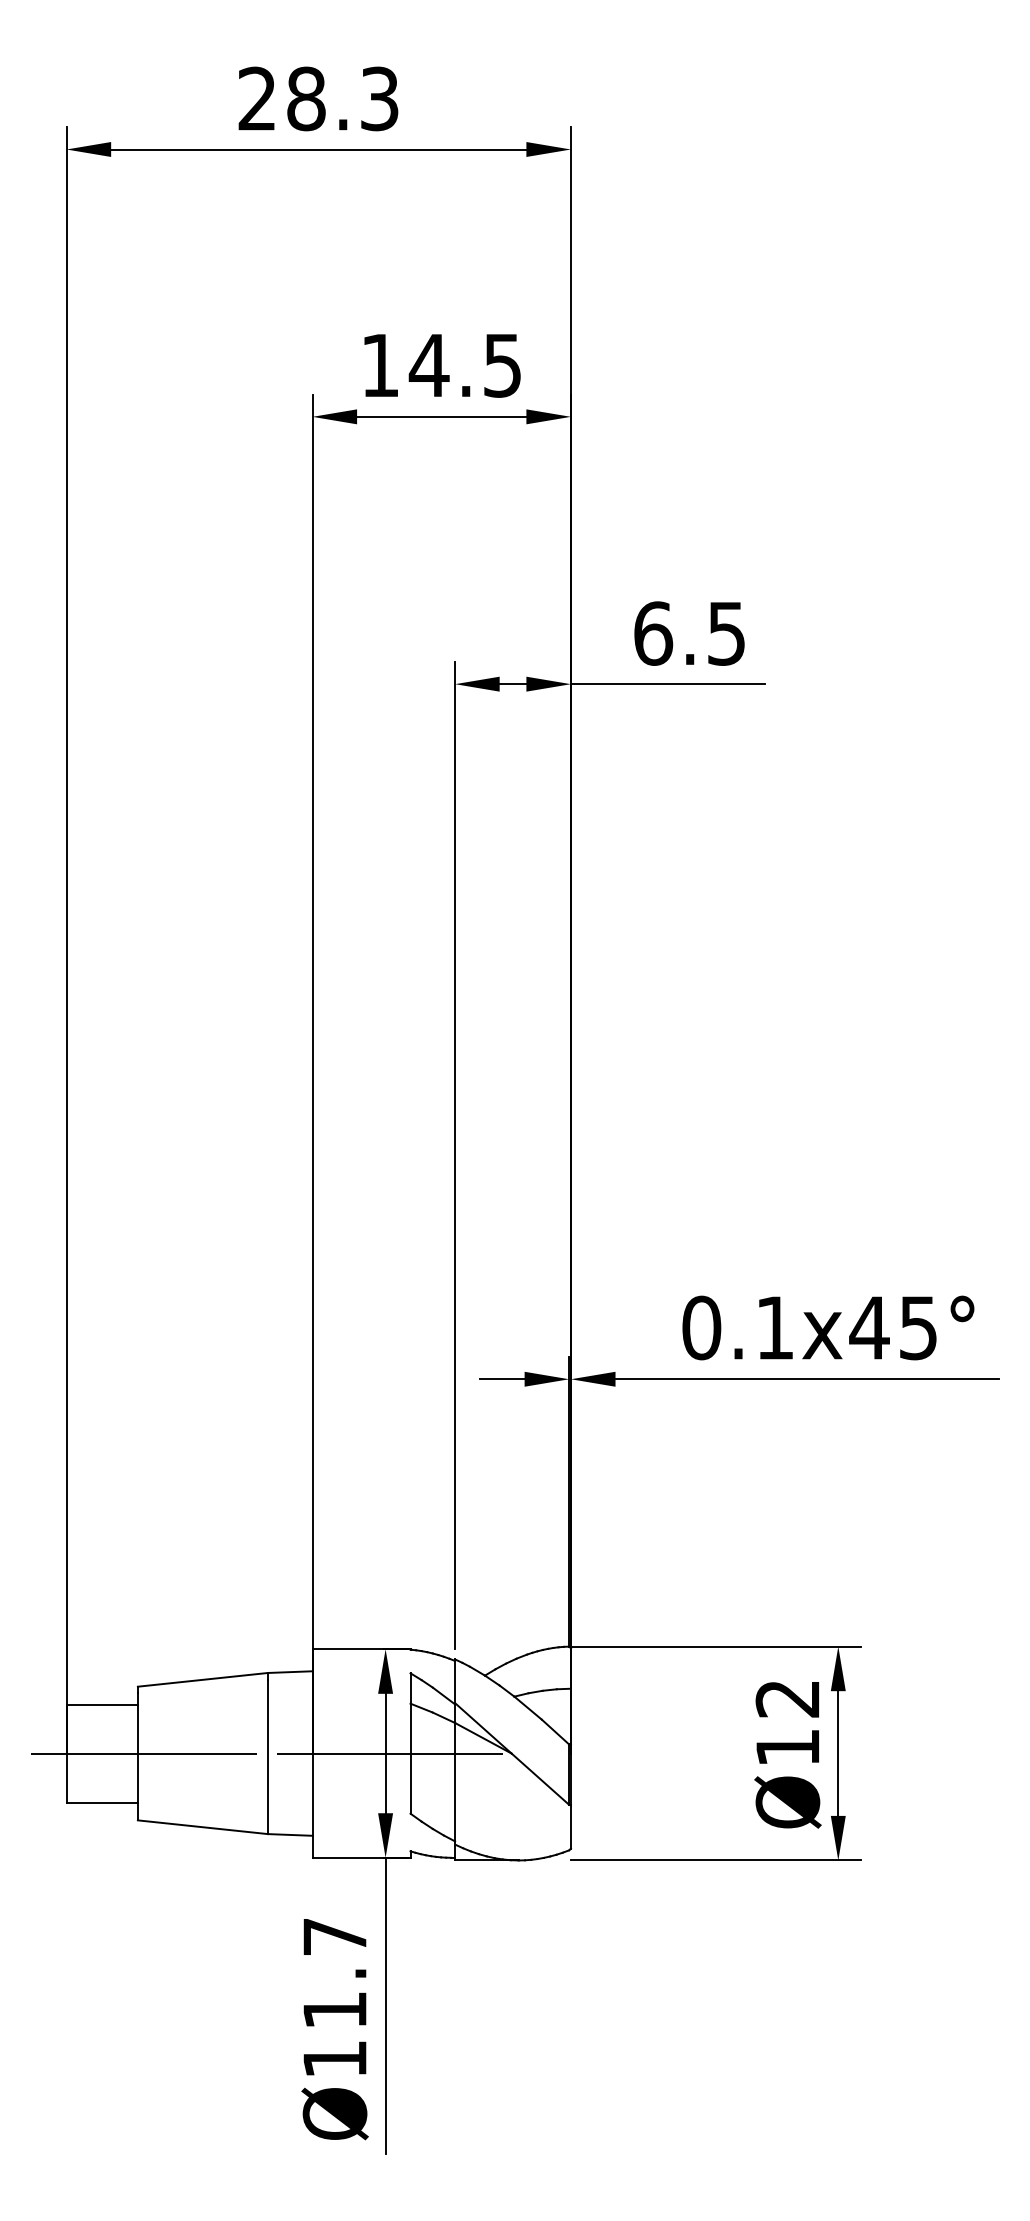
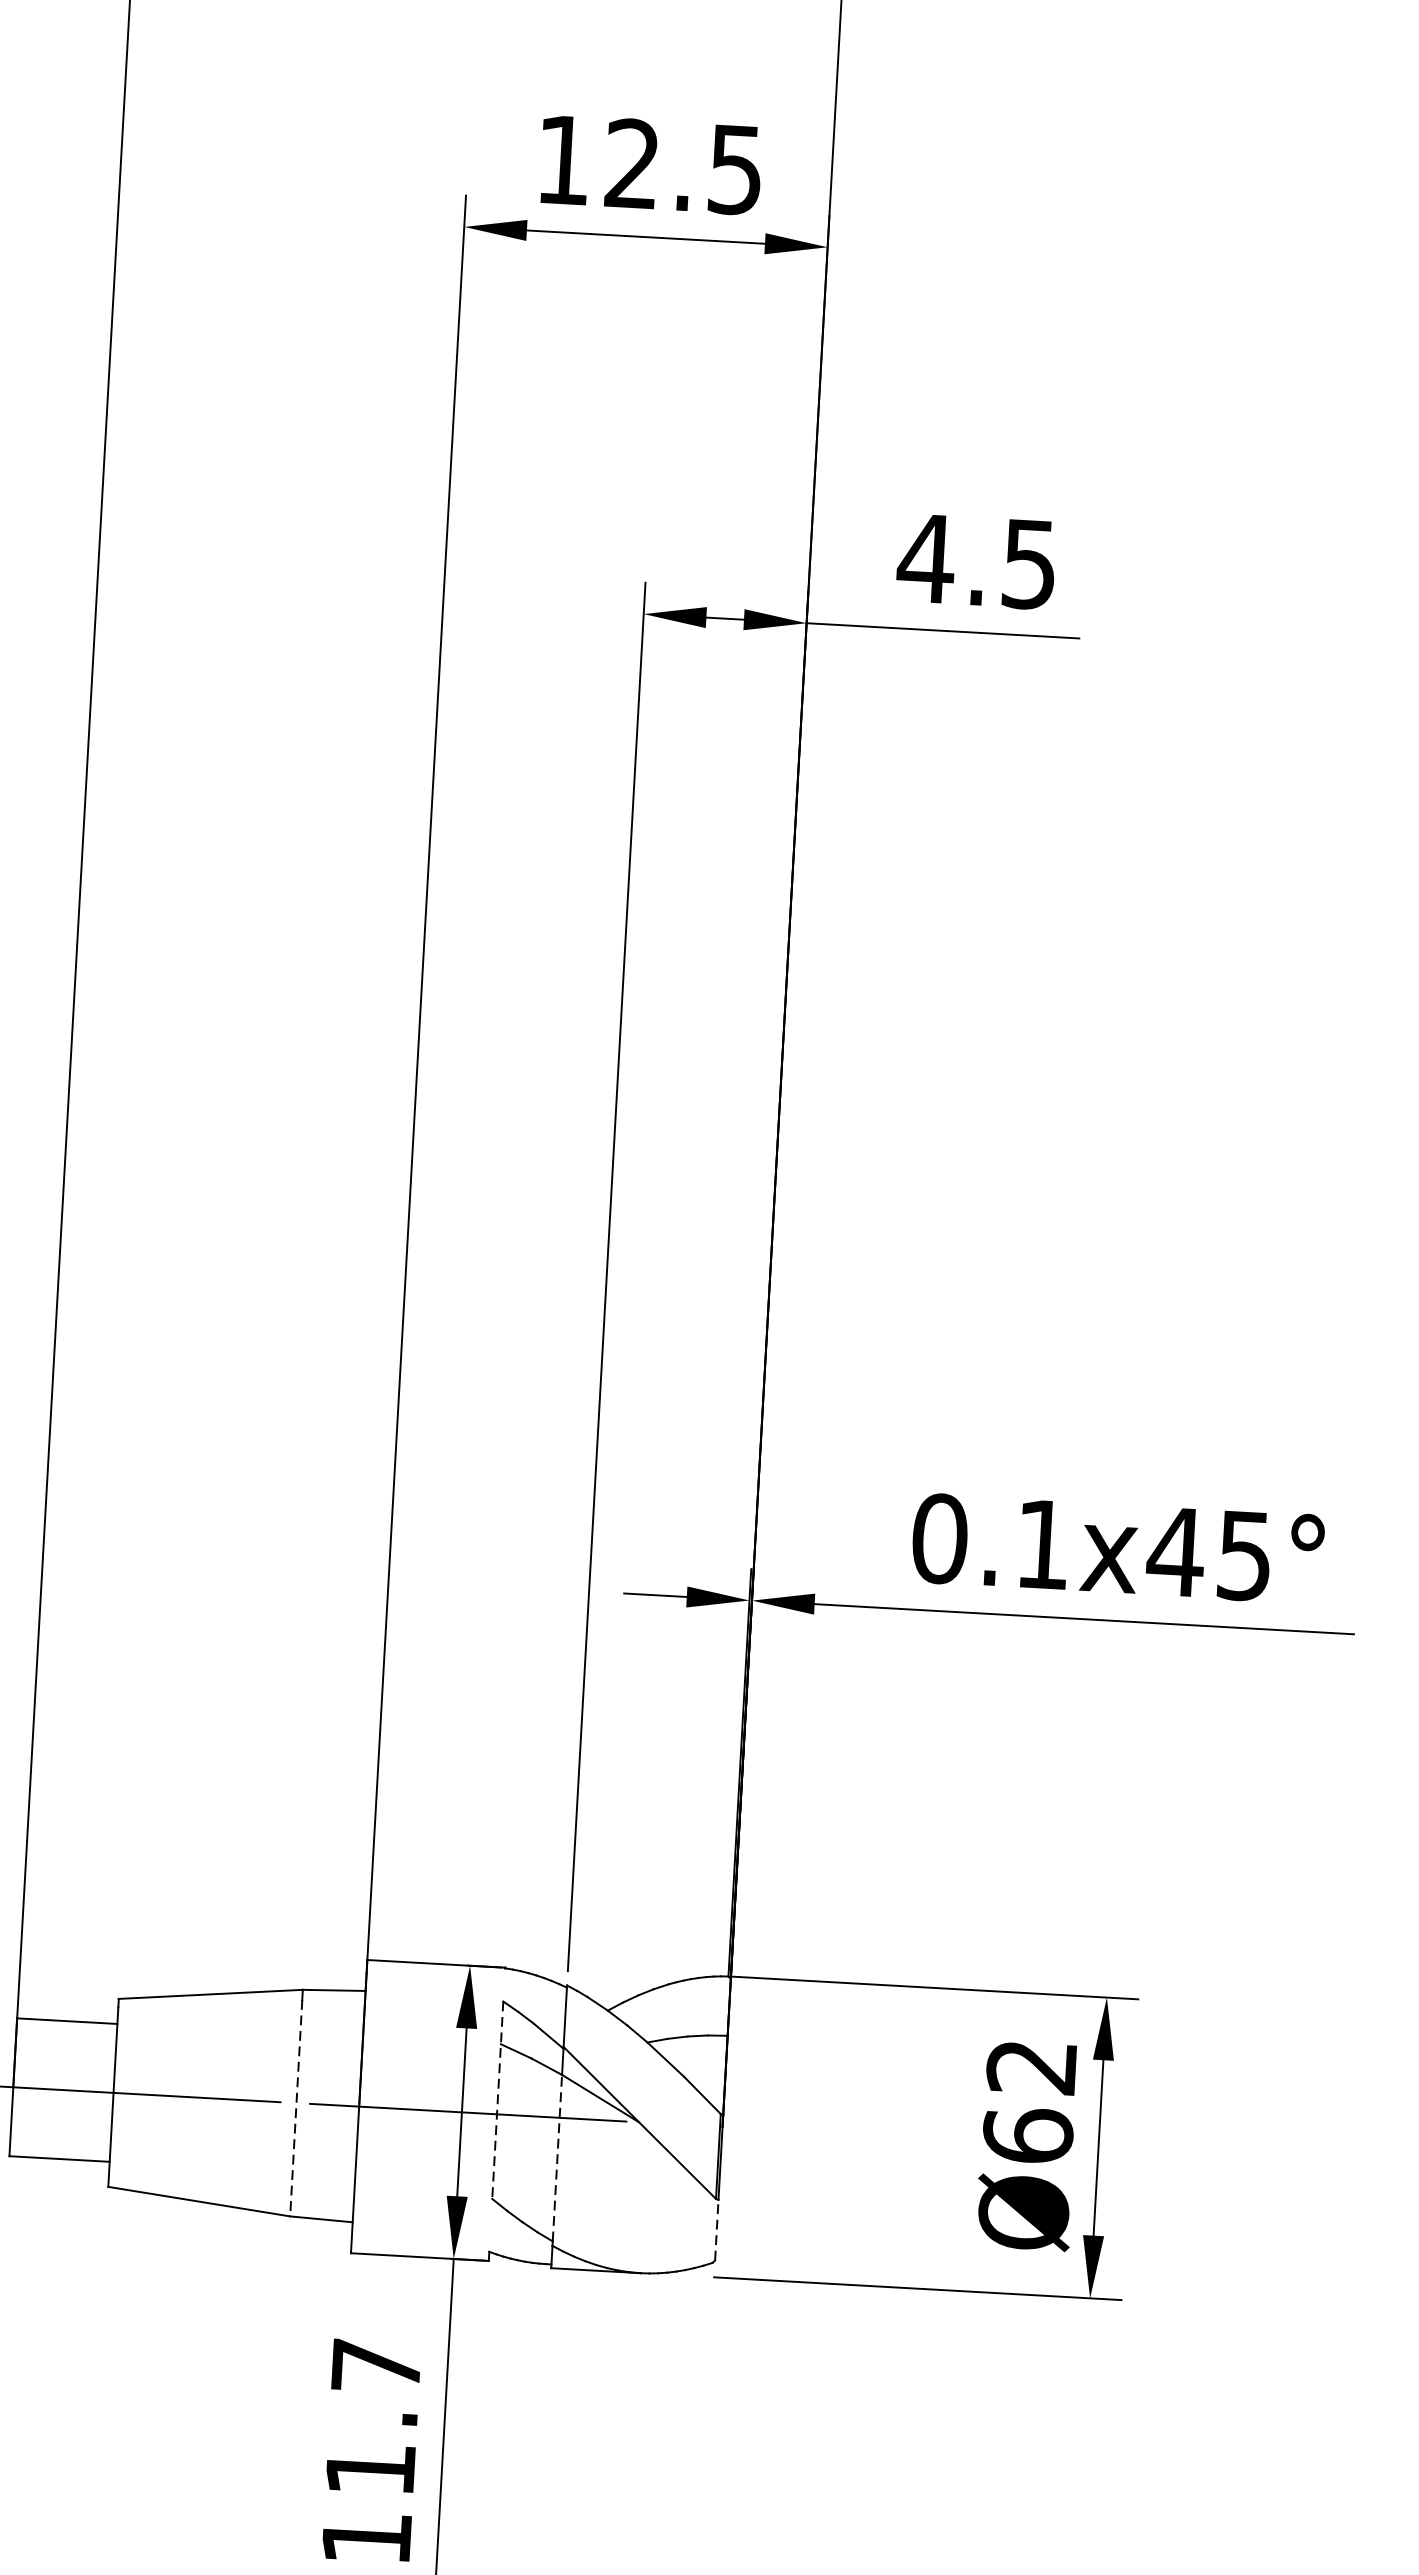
text: (428, 364) -> (631, 162), 14.5 -> 12.5
text: (652, 633) -> (925, 558), 6.5 -> 4.5
line: (410, 1744) -> (497, 2101), solid -> dashed
text: (787, 1747) -> (1027, 2135), Ø12 -> Ø62
line: (267, 1757) -> (295, 2108), solid -> dashed
line: (455, 1781) -> (558, 2157), solid -> dashed
line: (570, 1826) -> (716, 2229), solid -> dashed

